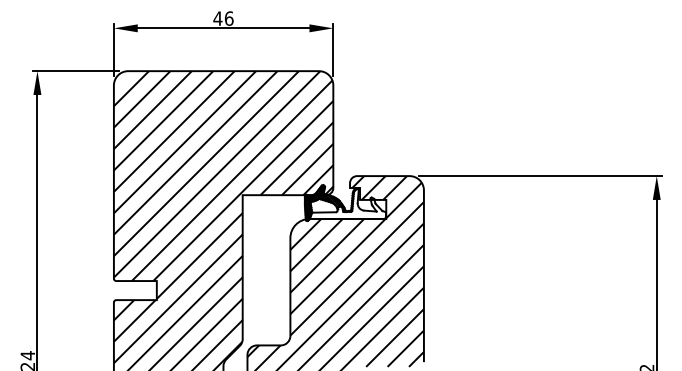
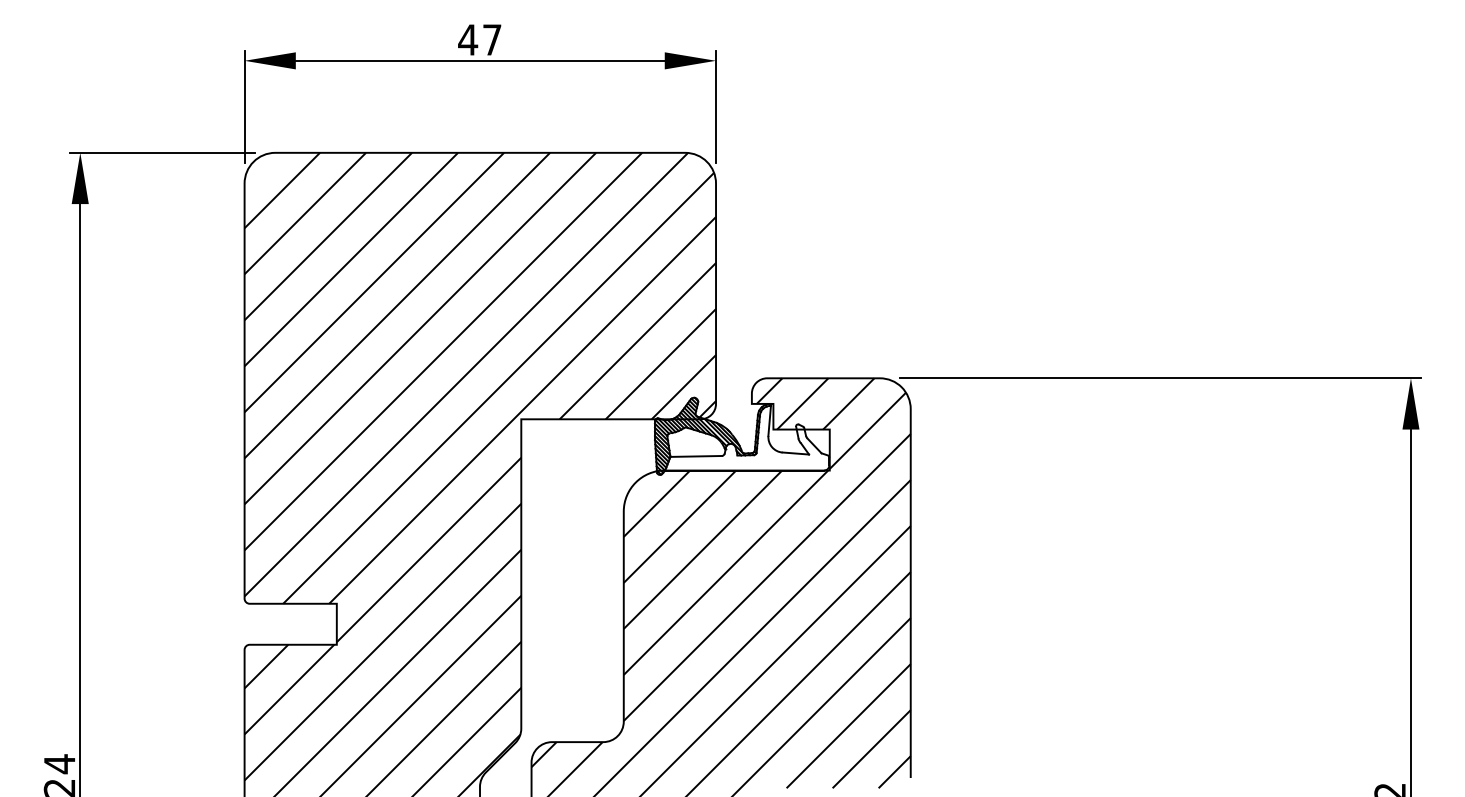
text: (228, 18) -> (490, 39), 46 -> 47

